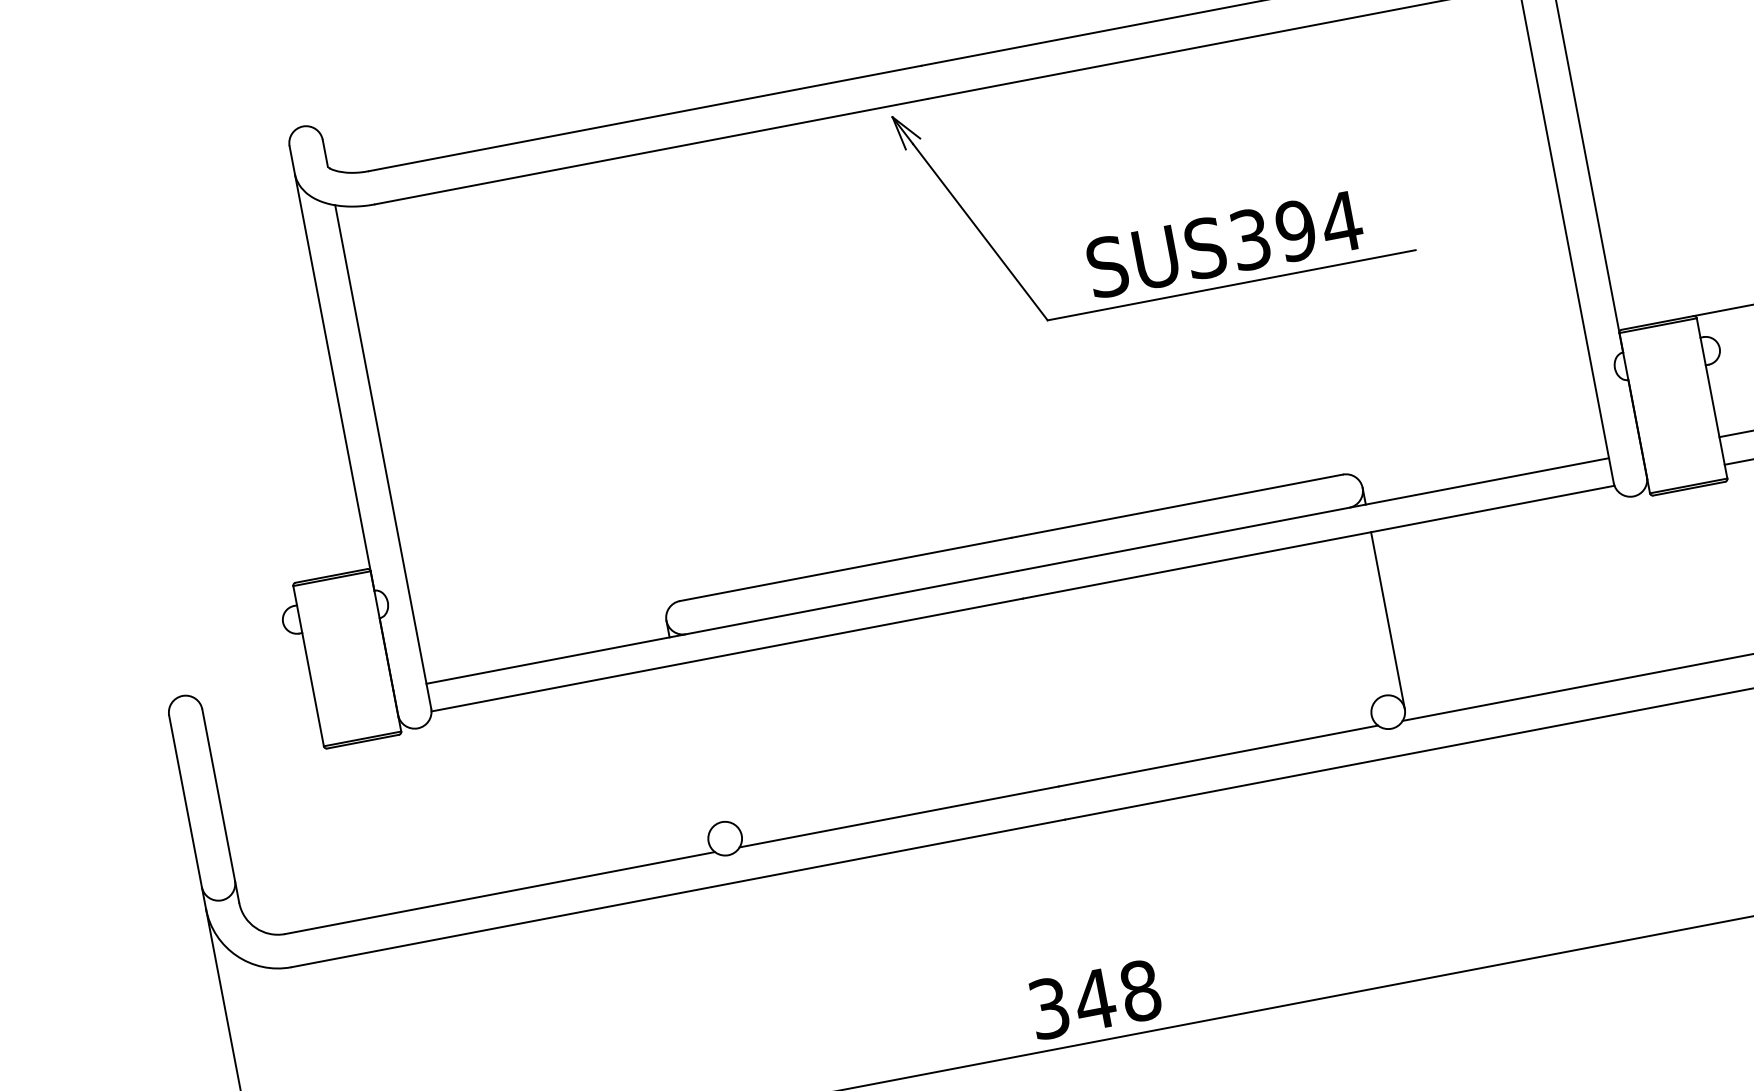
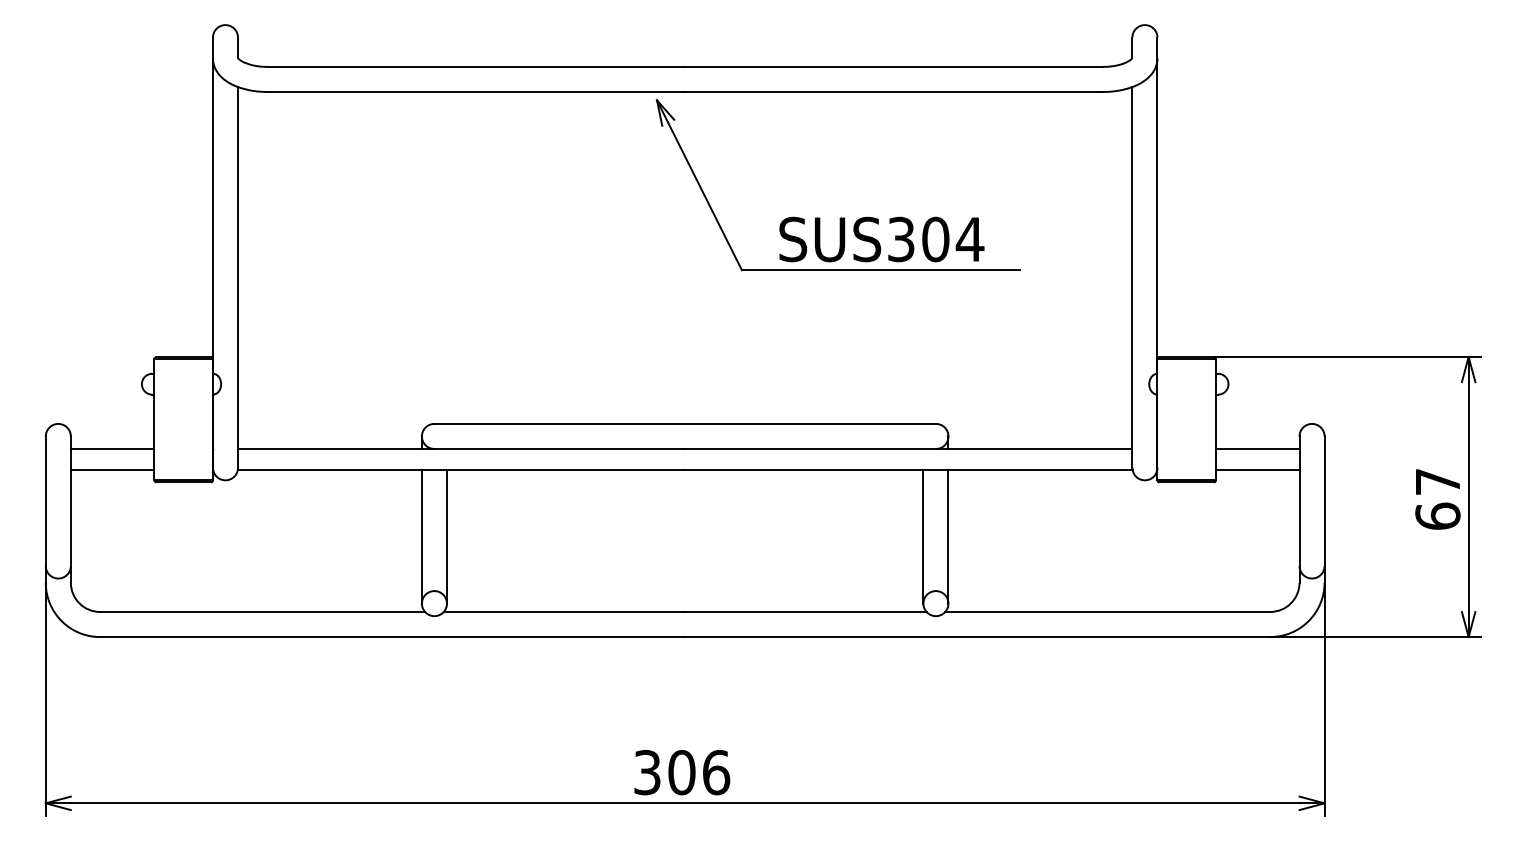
text: (1295, 230) -> (935, 239), SUS394 -> SUS304
line: (1354, 626) -> (923, 536), added
line: (260, 714) -> (112, 448), added
line: (265, 742) -> (112, 469), added
line: (724, 746) -> (446, 536), added
line: (691, 753) -> (421, 536), added
text: (1116, 995) -> (698, 772), 348 -> 306

